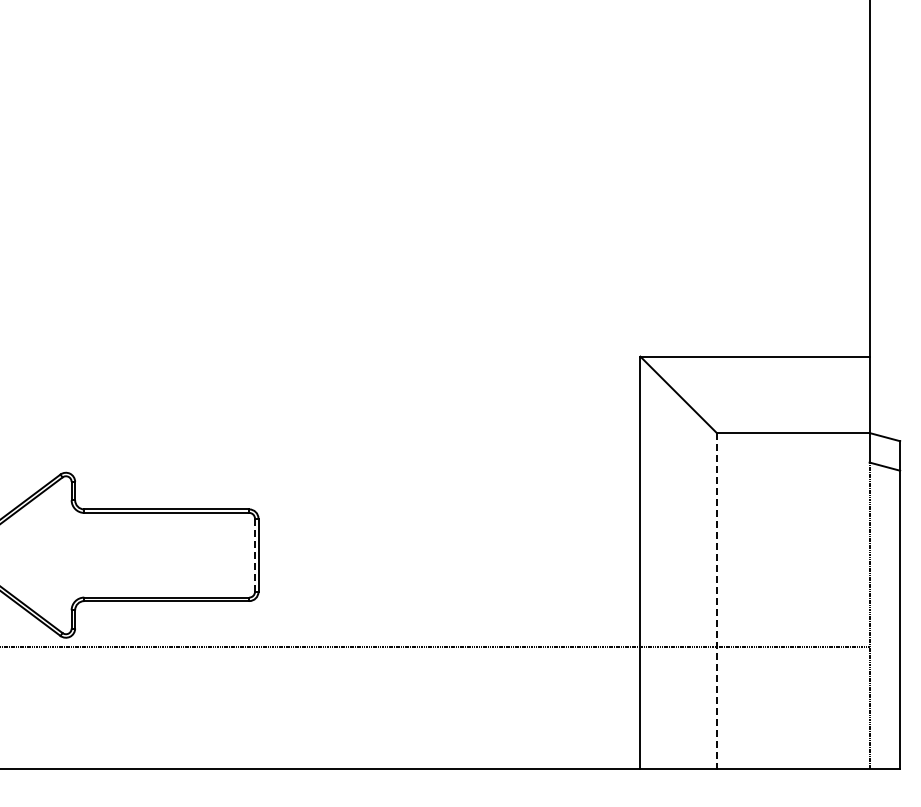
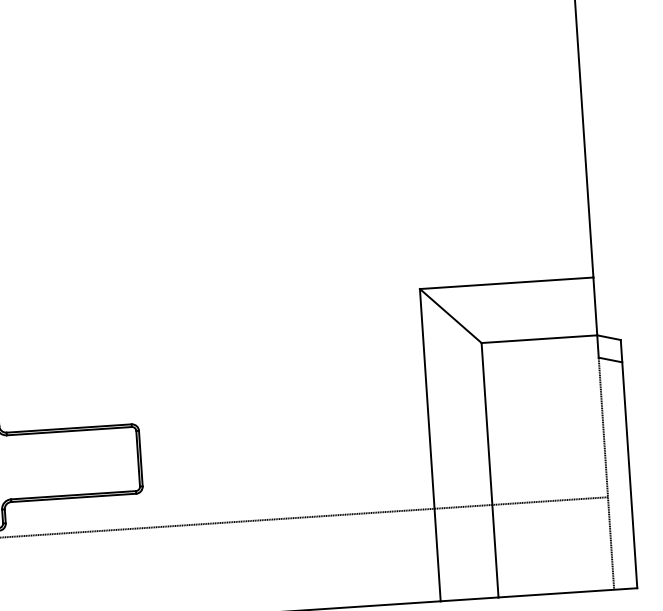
line: (254, 555) -> (137, 458), dashed -> solid
line: (716, 601) -> (489, 470), dashed -> solid

